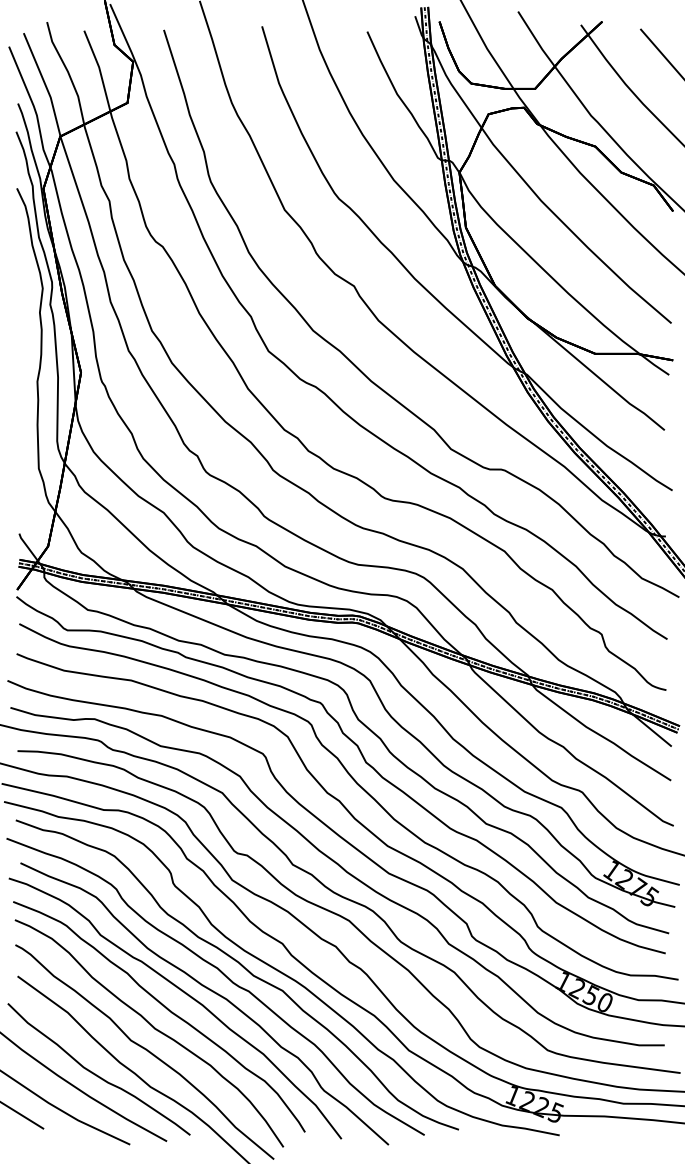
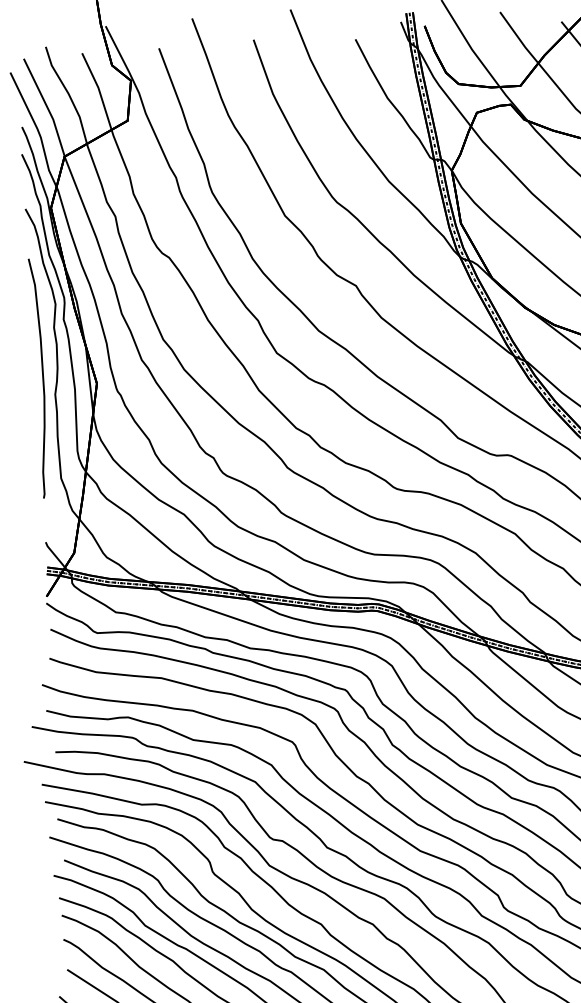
curve: (25, 364) -> (42, 378), added

